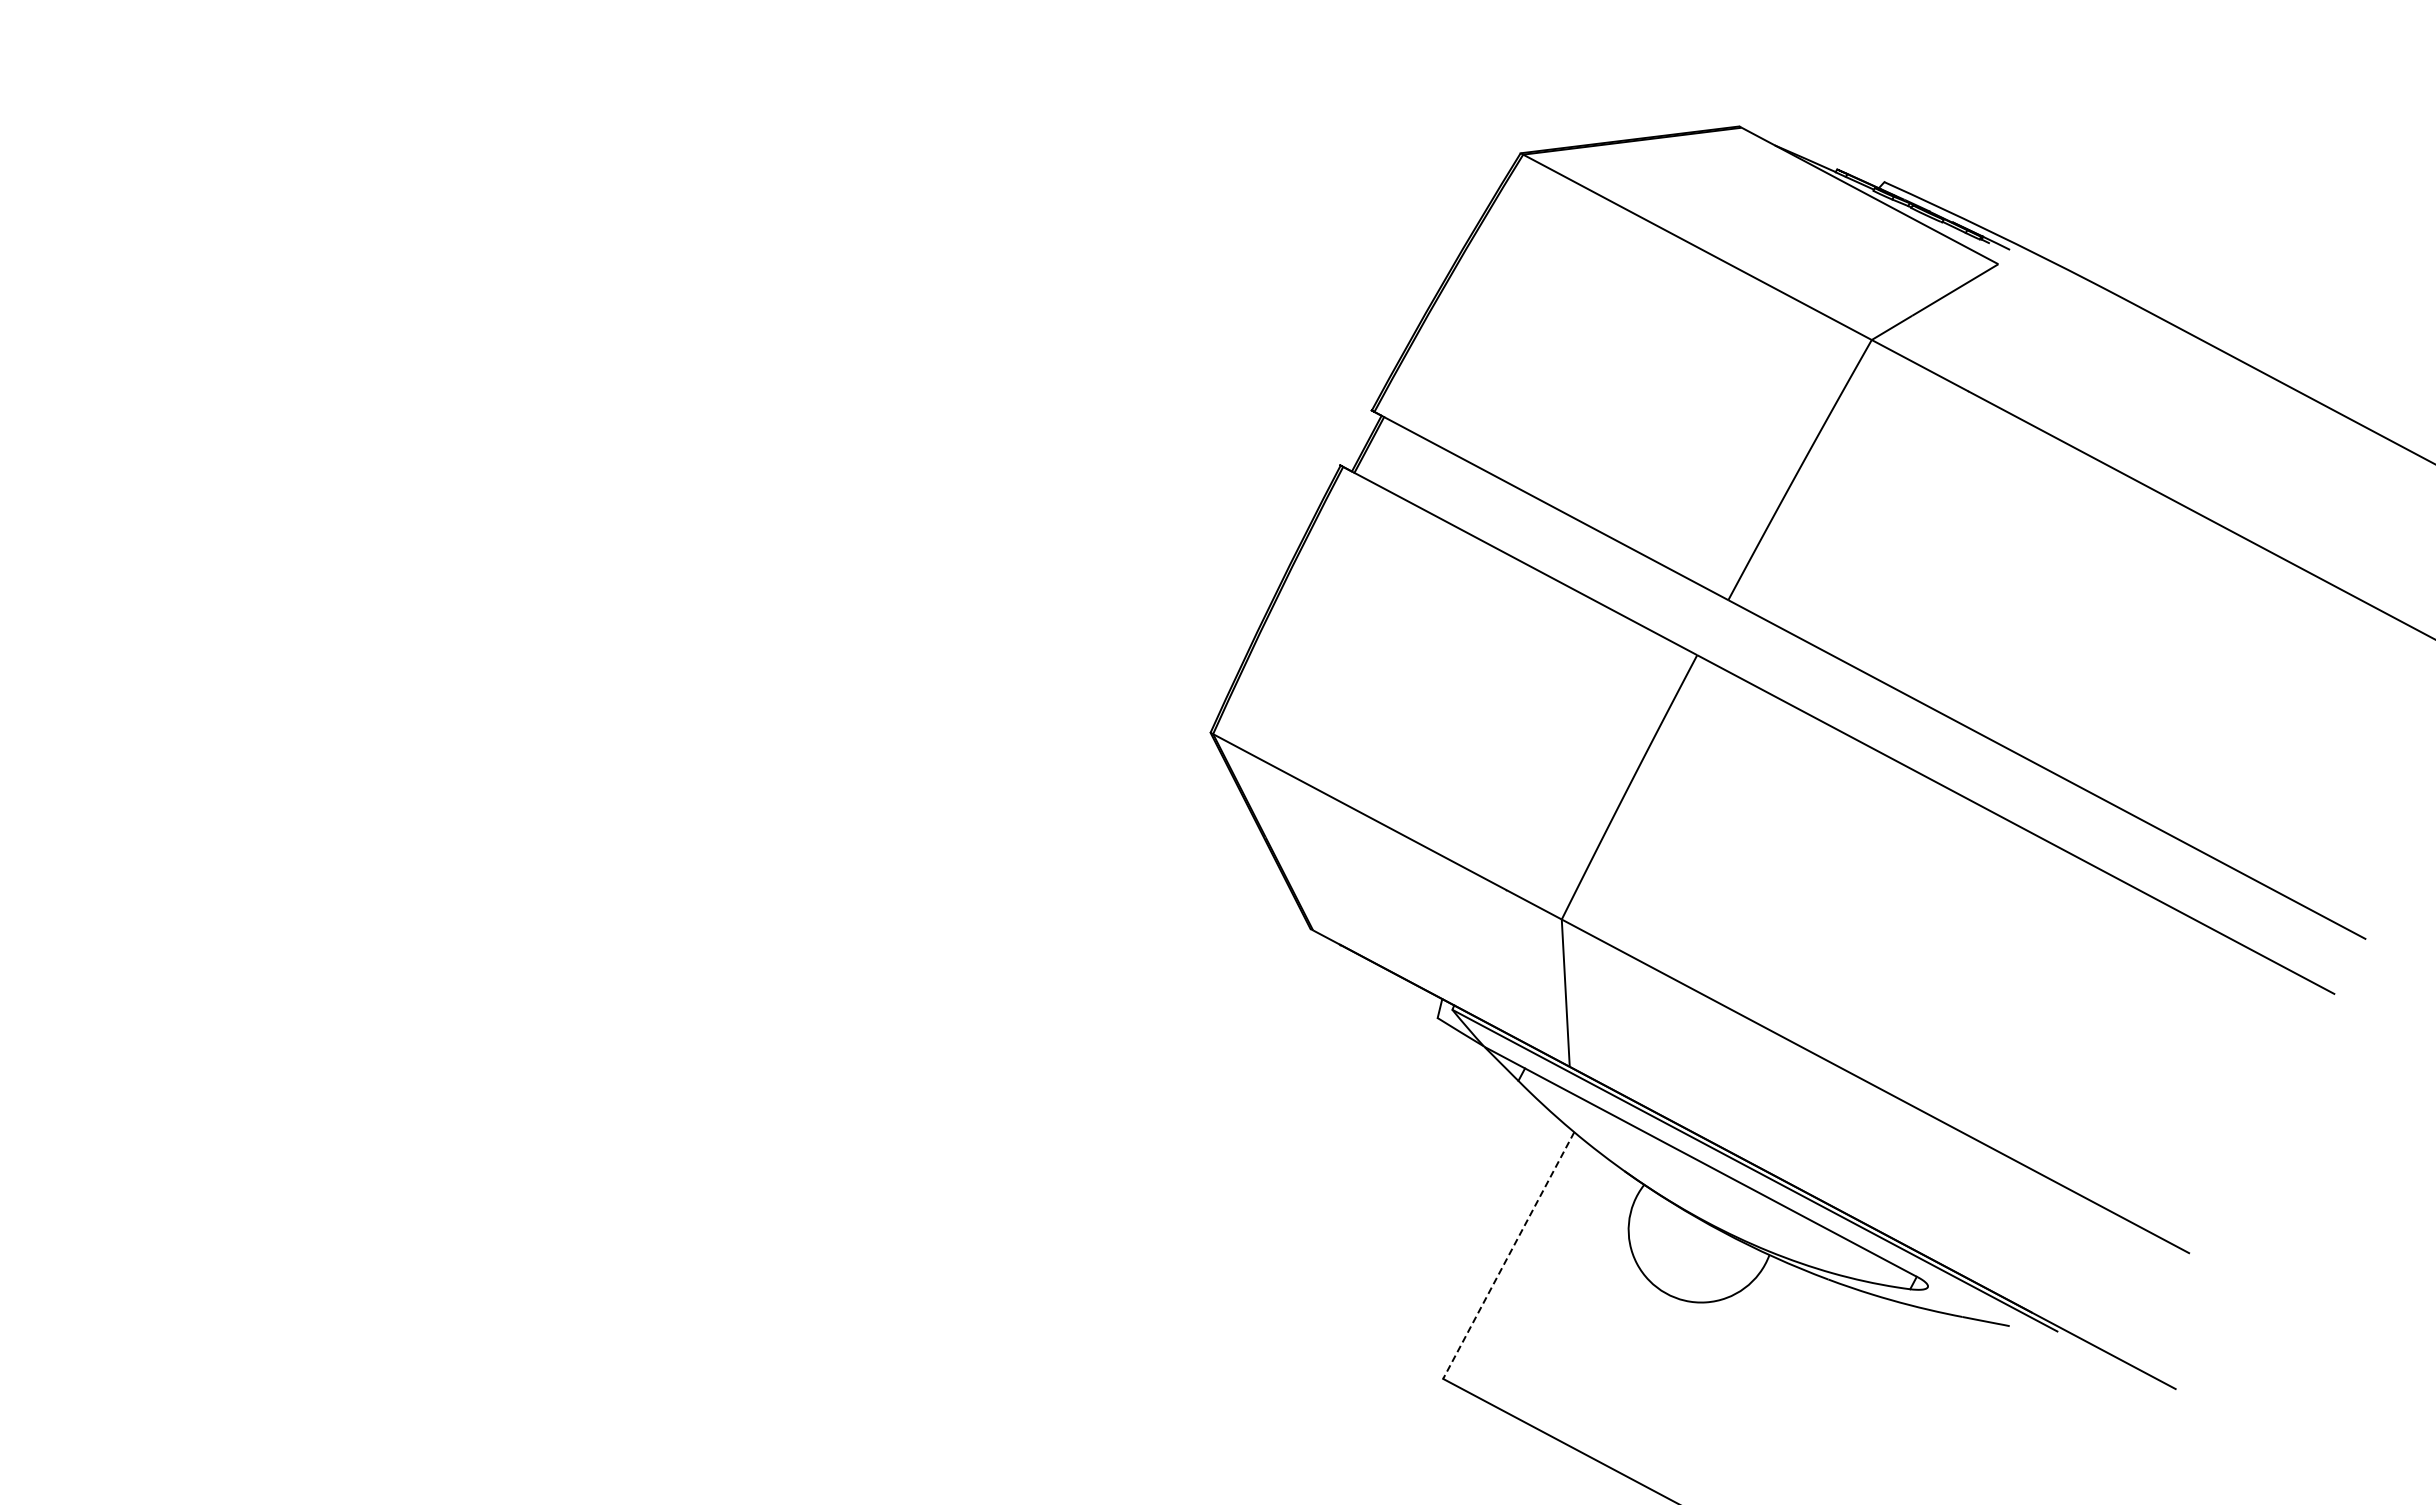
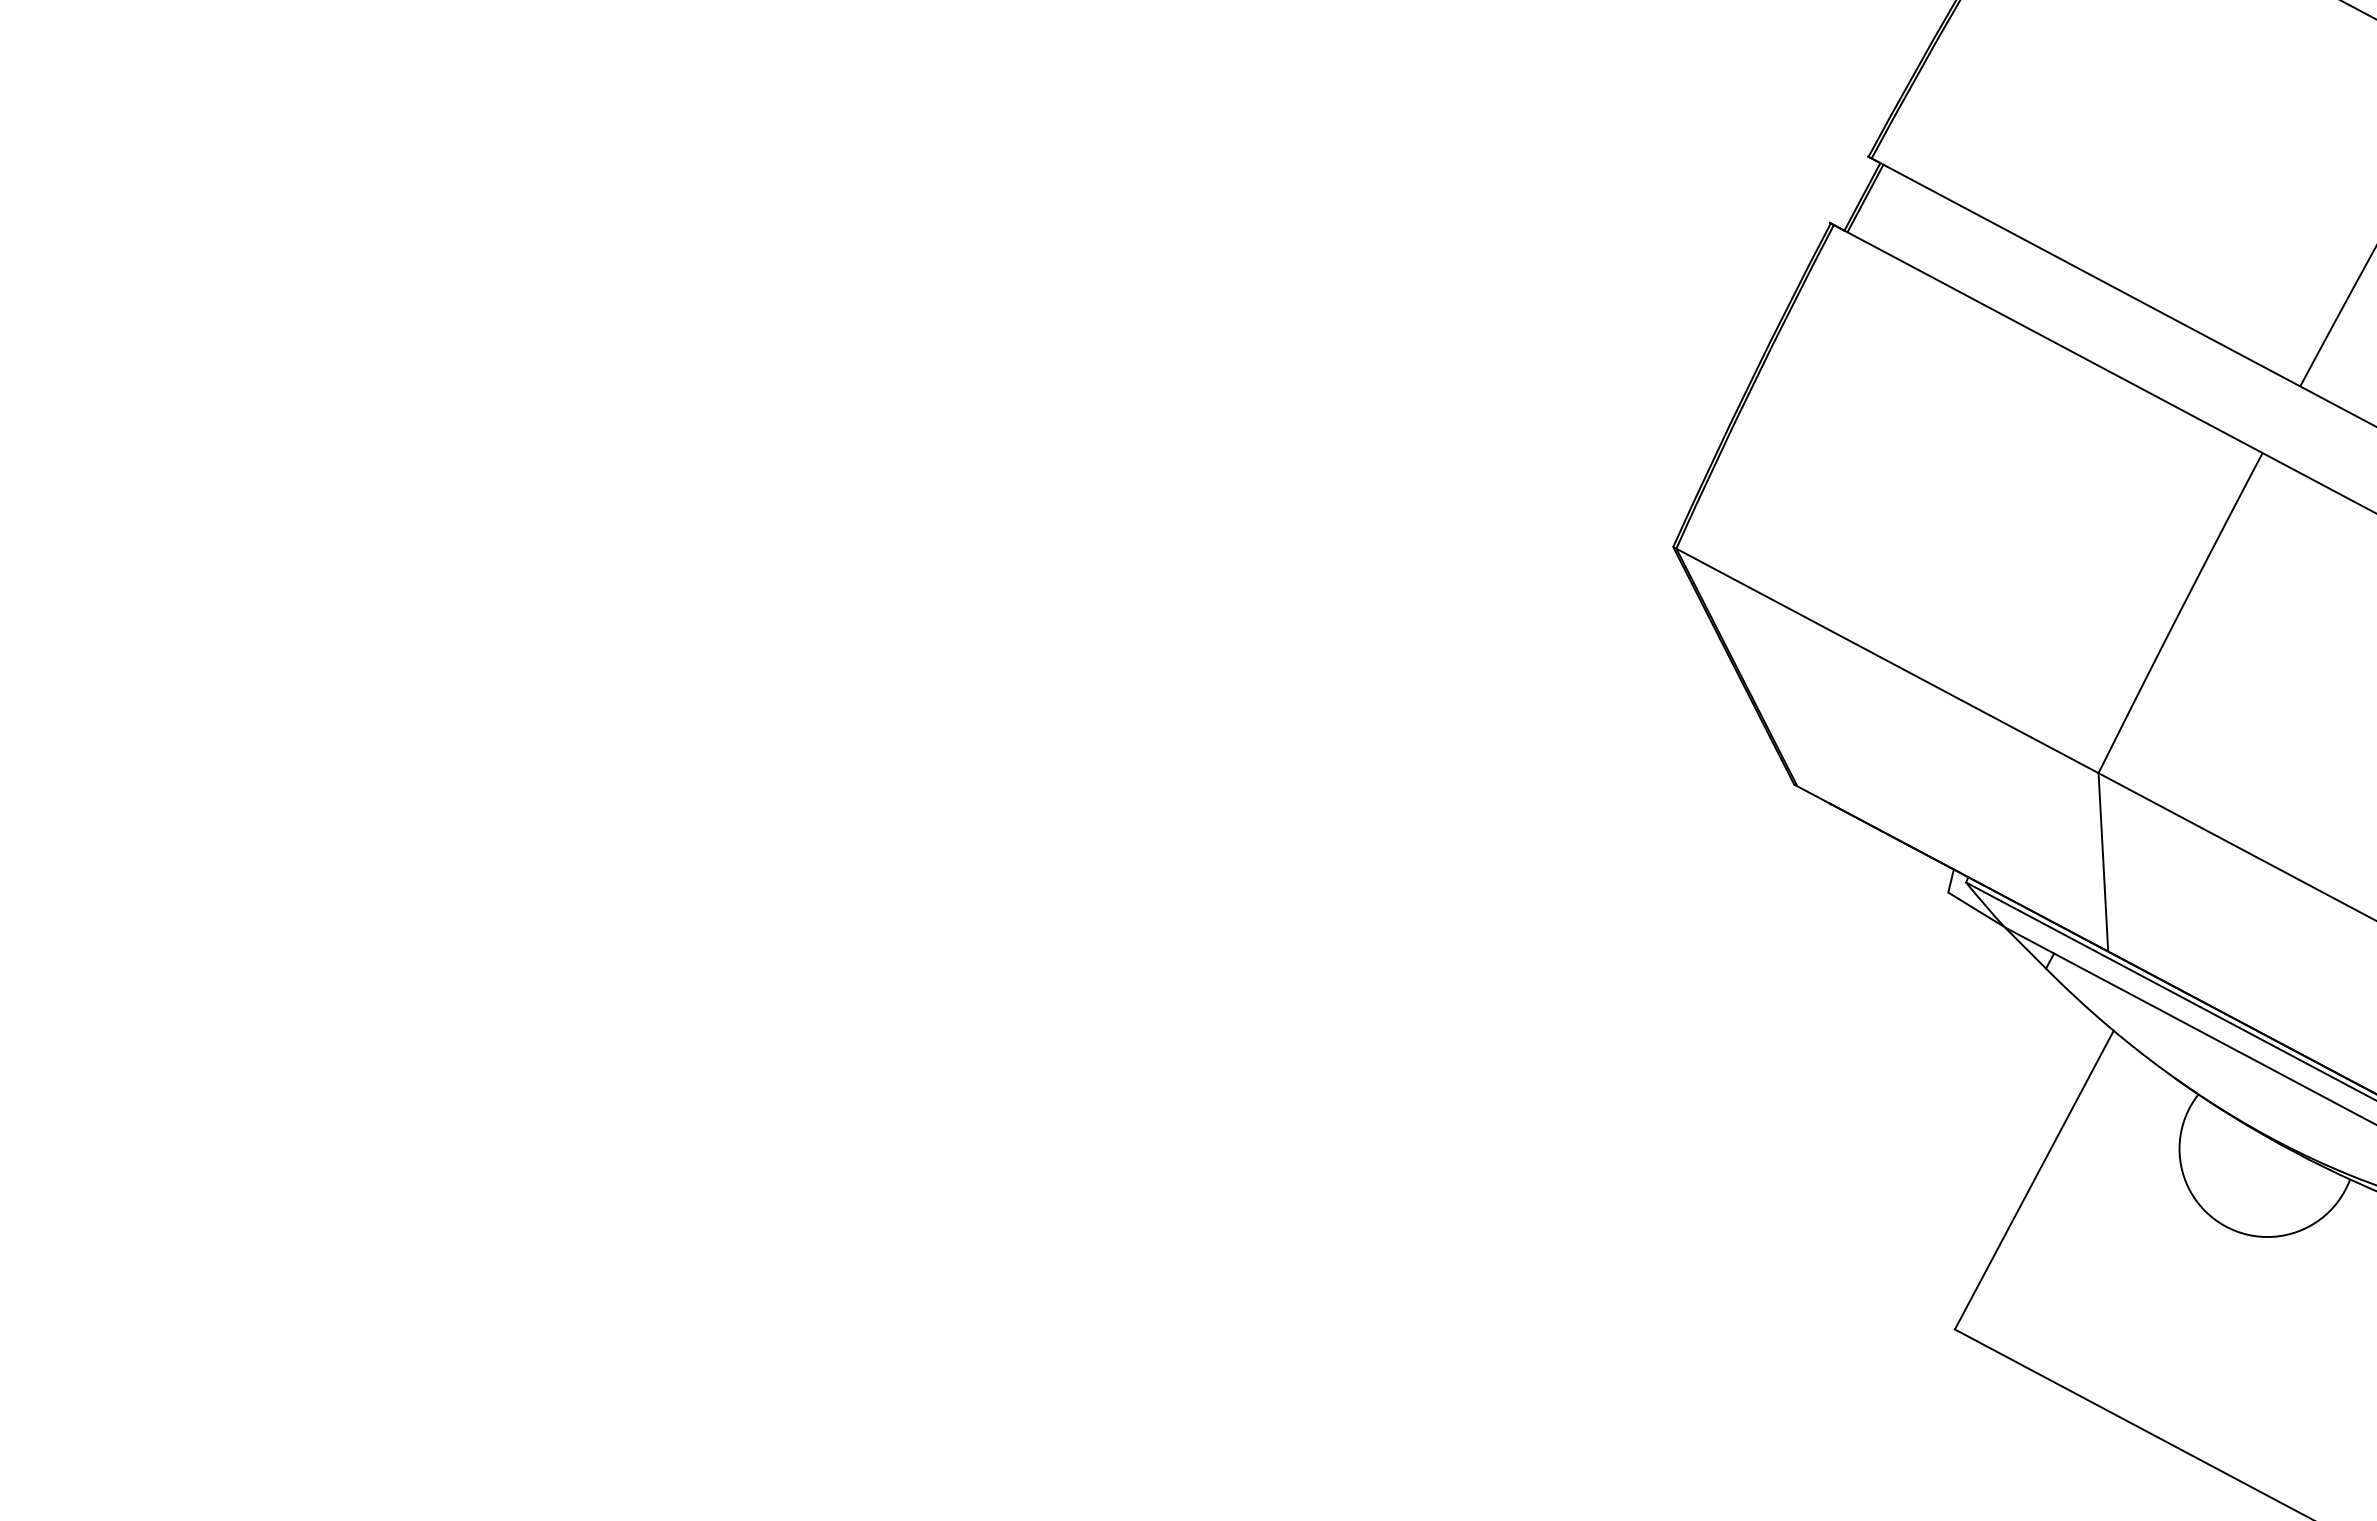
line: (1508, 1255) -> (2034, 1180), dashed -> solid

